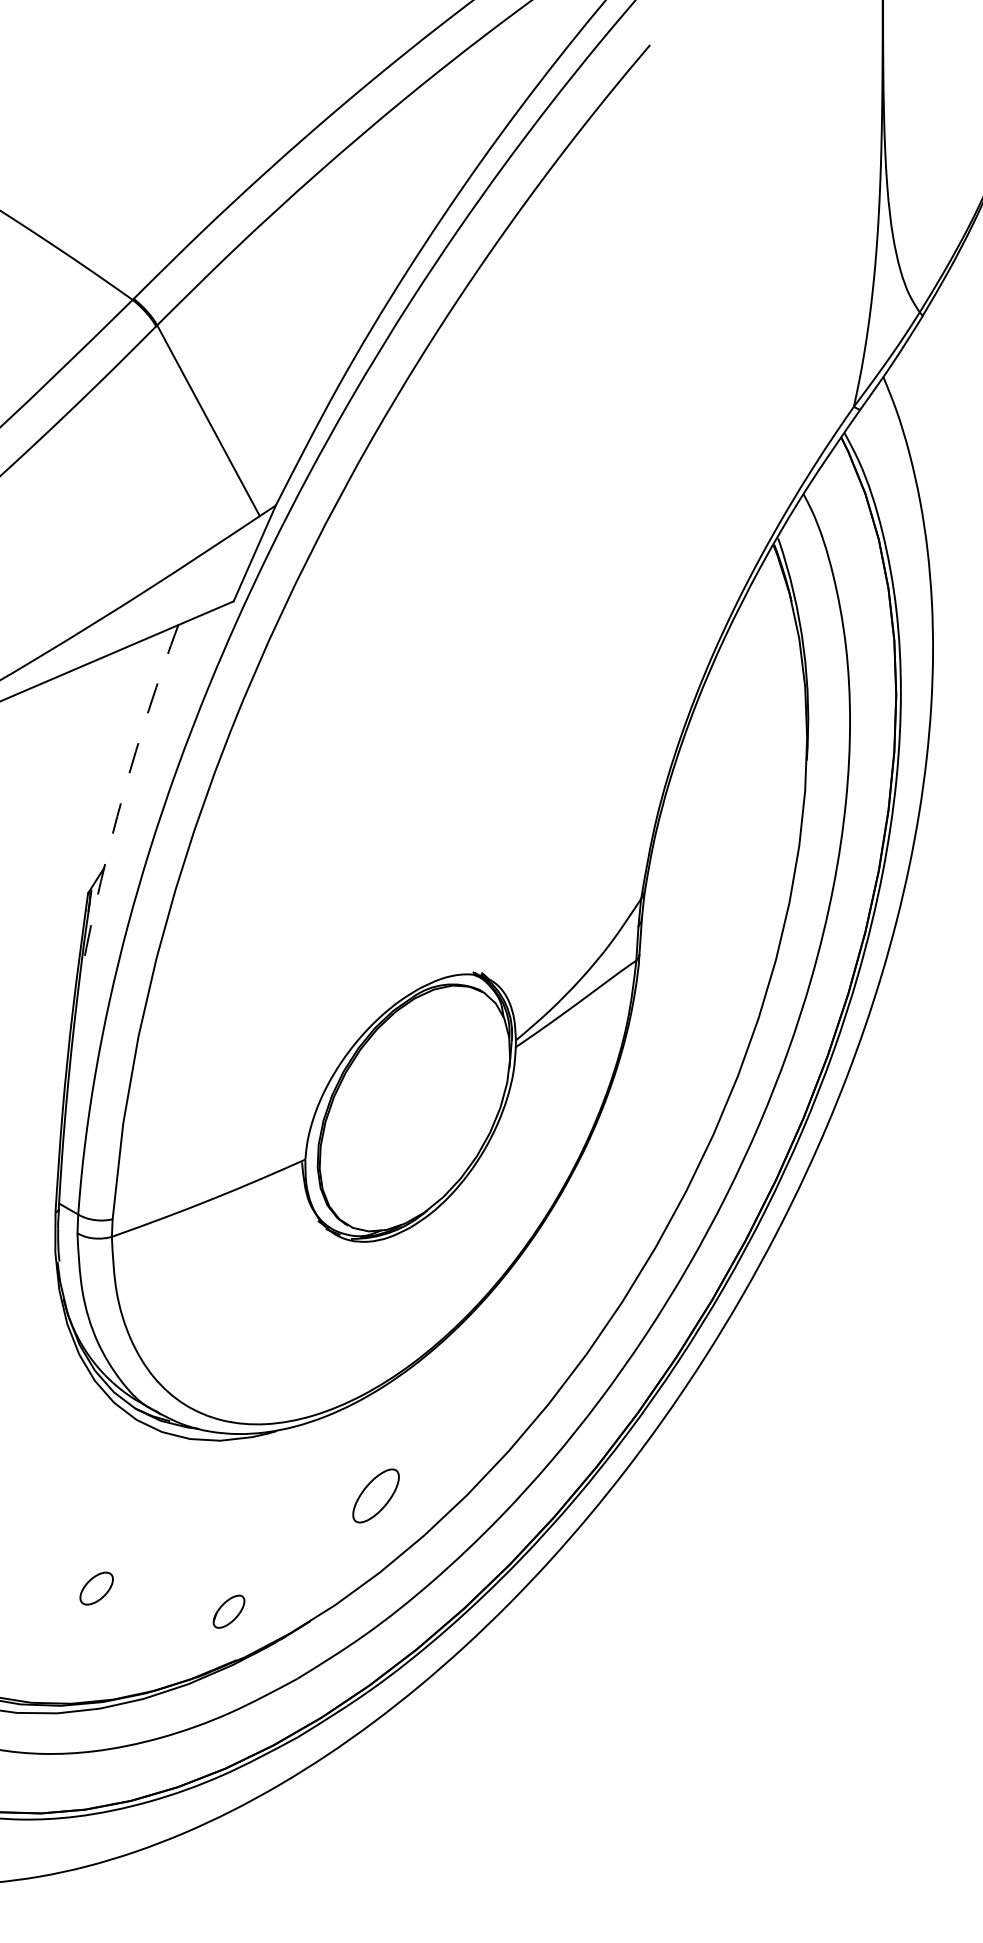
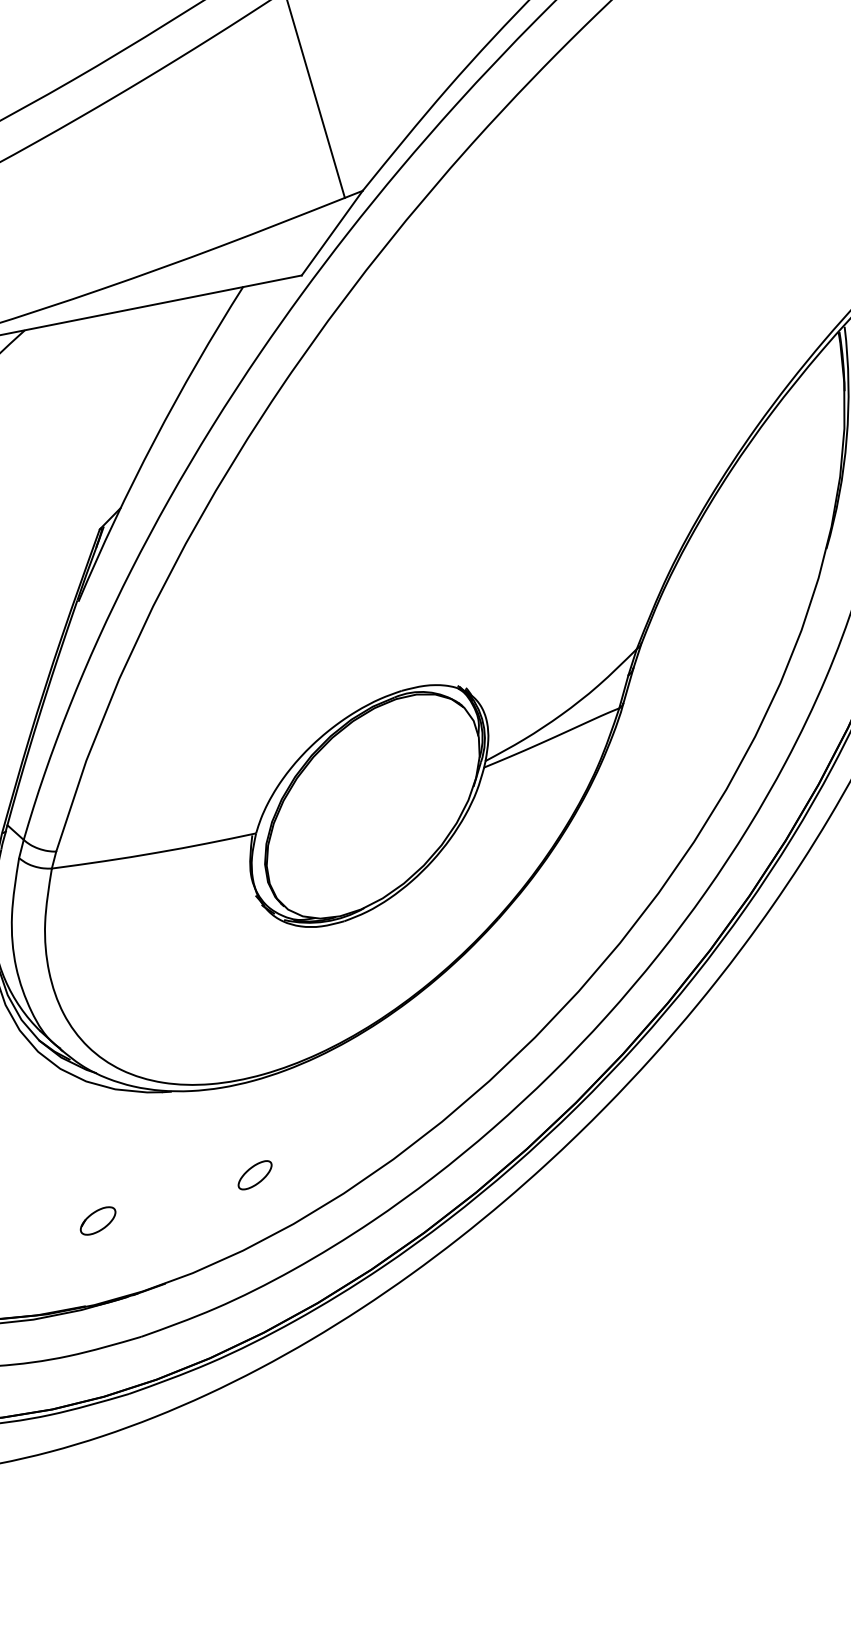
arc: (123, 794) -> (154, 440), dashed -> solid
part: (375, 1495) -> (254, 1174), size x0.62
part: (228, 1611) -> (97, 1220), moved

